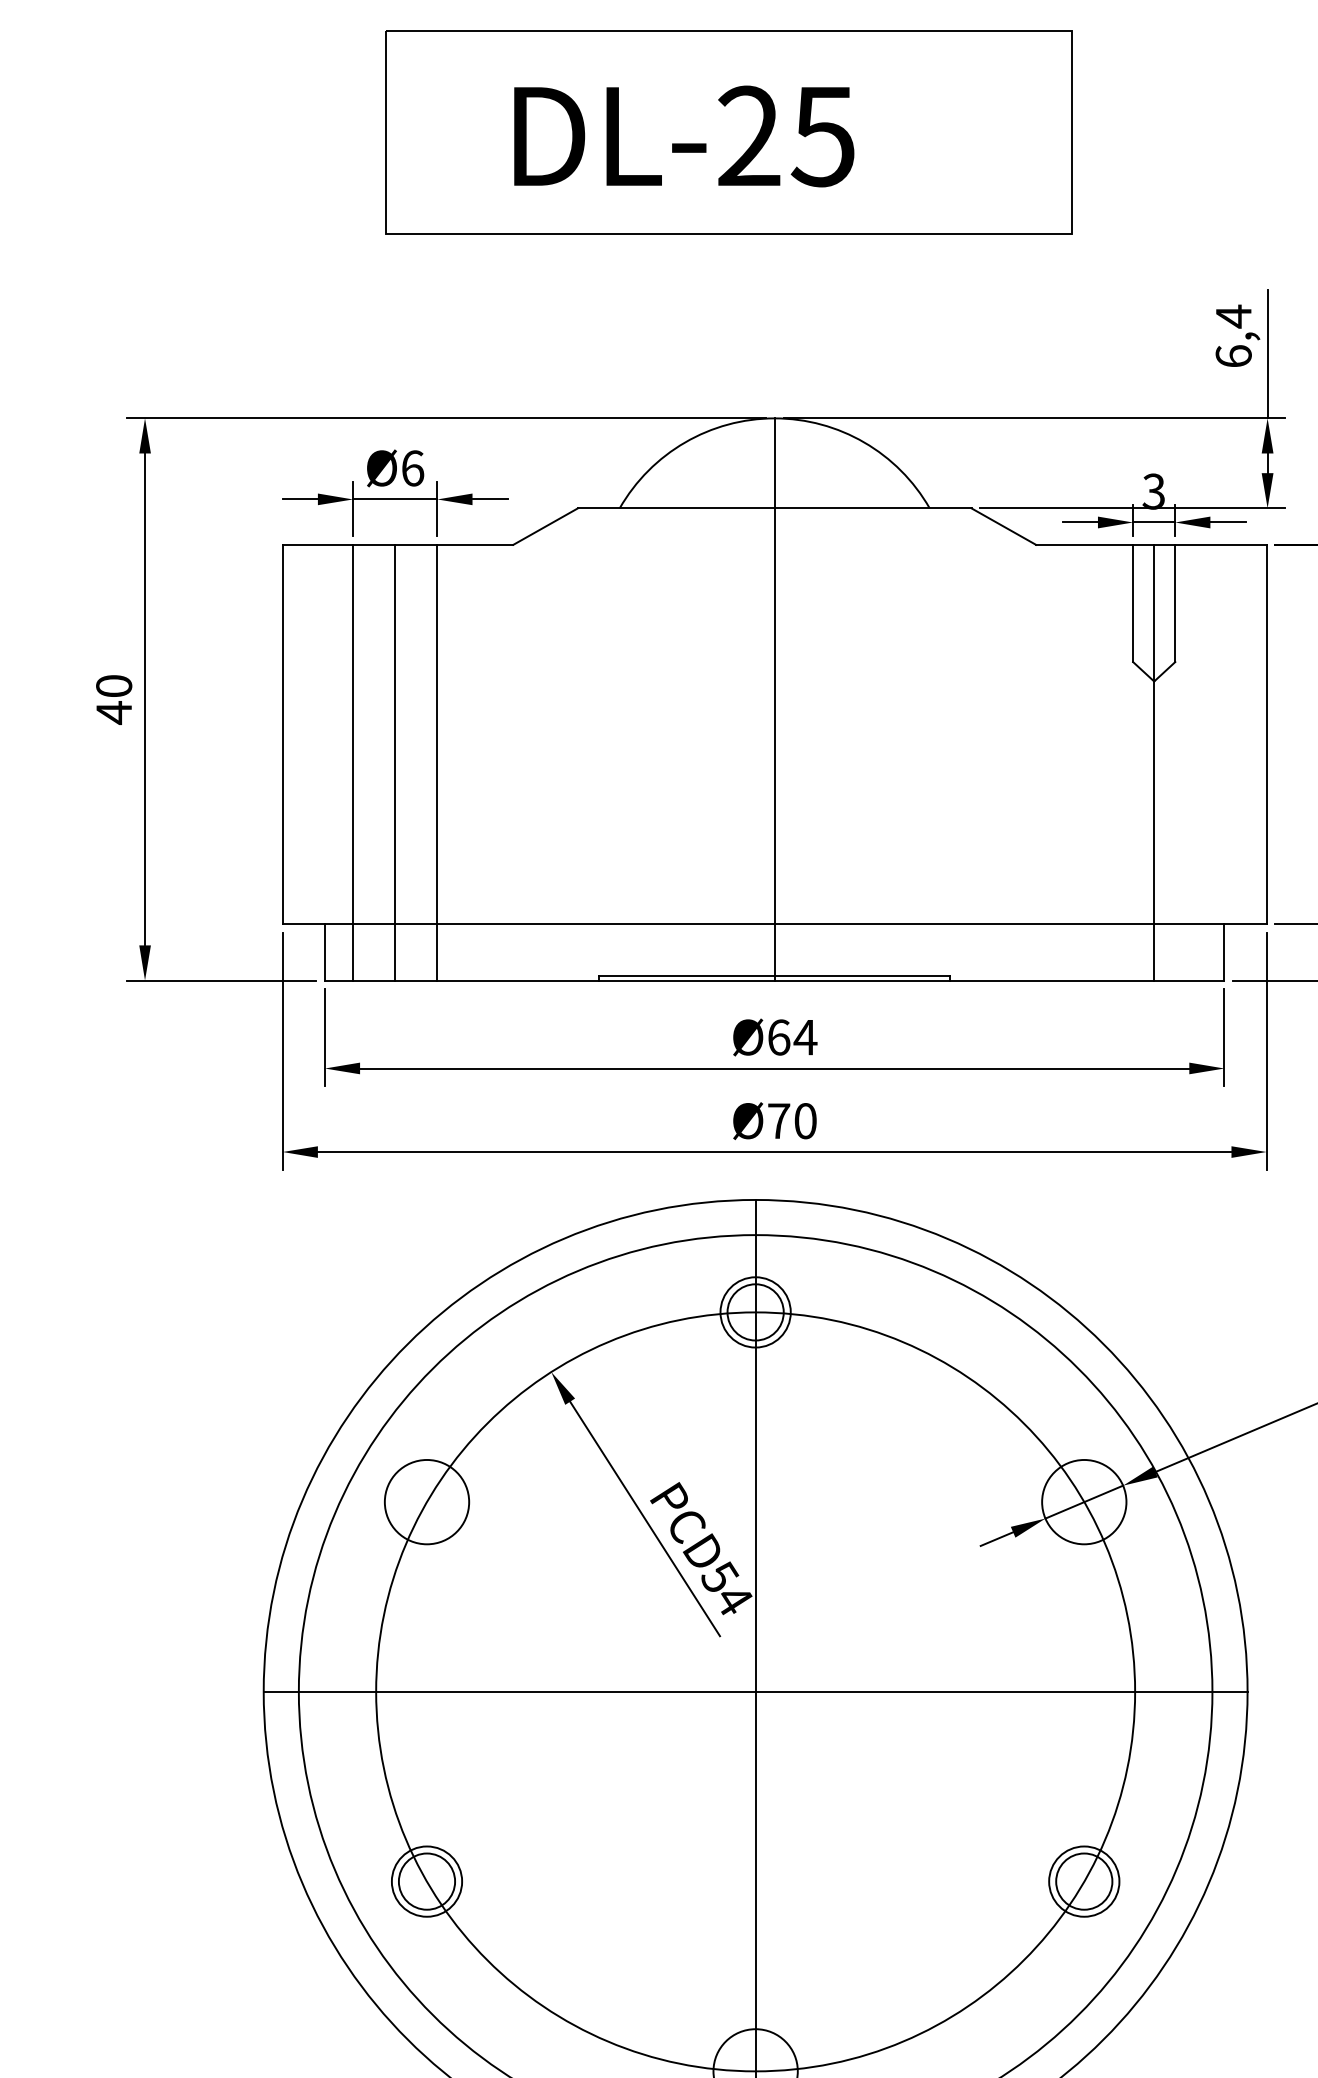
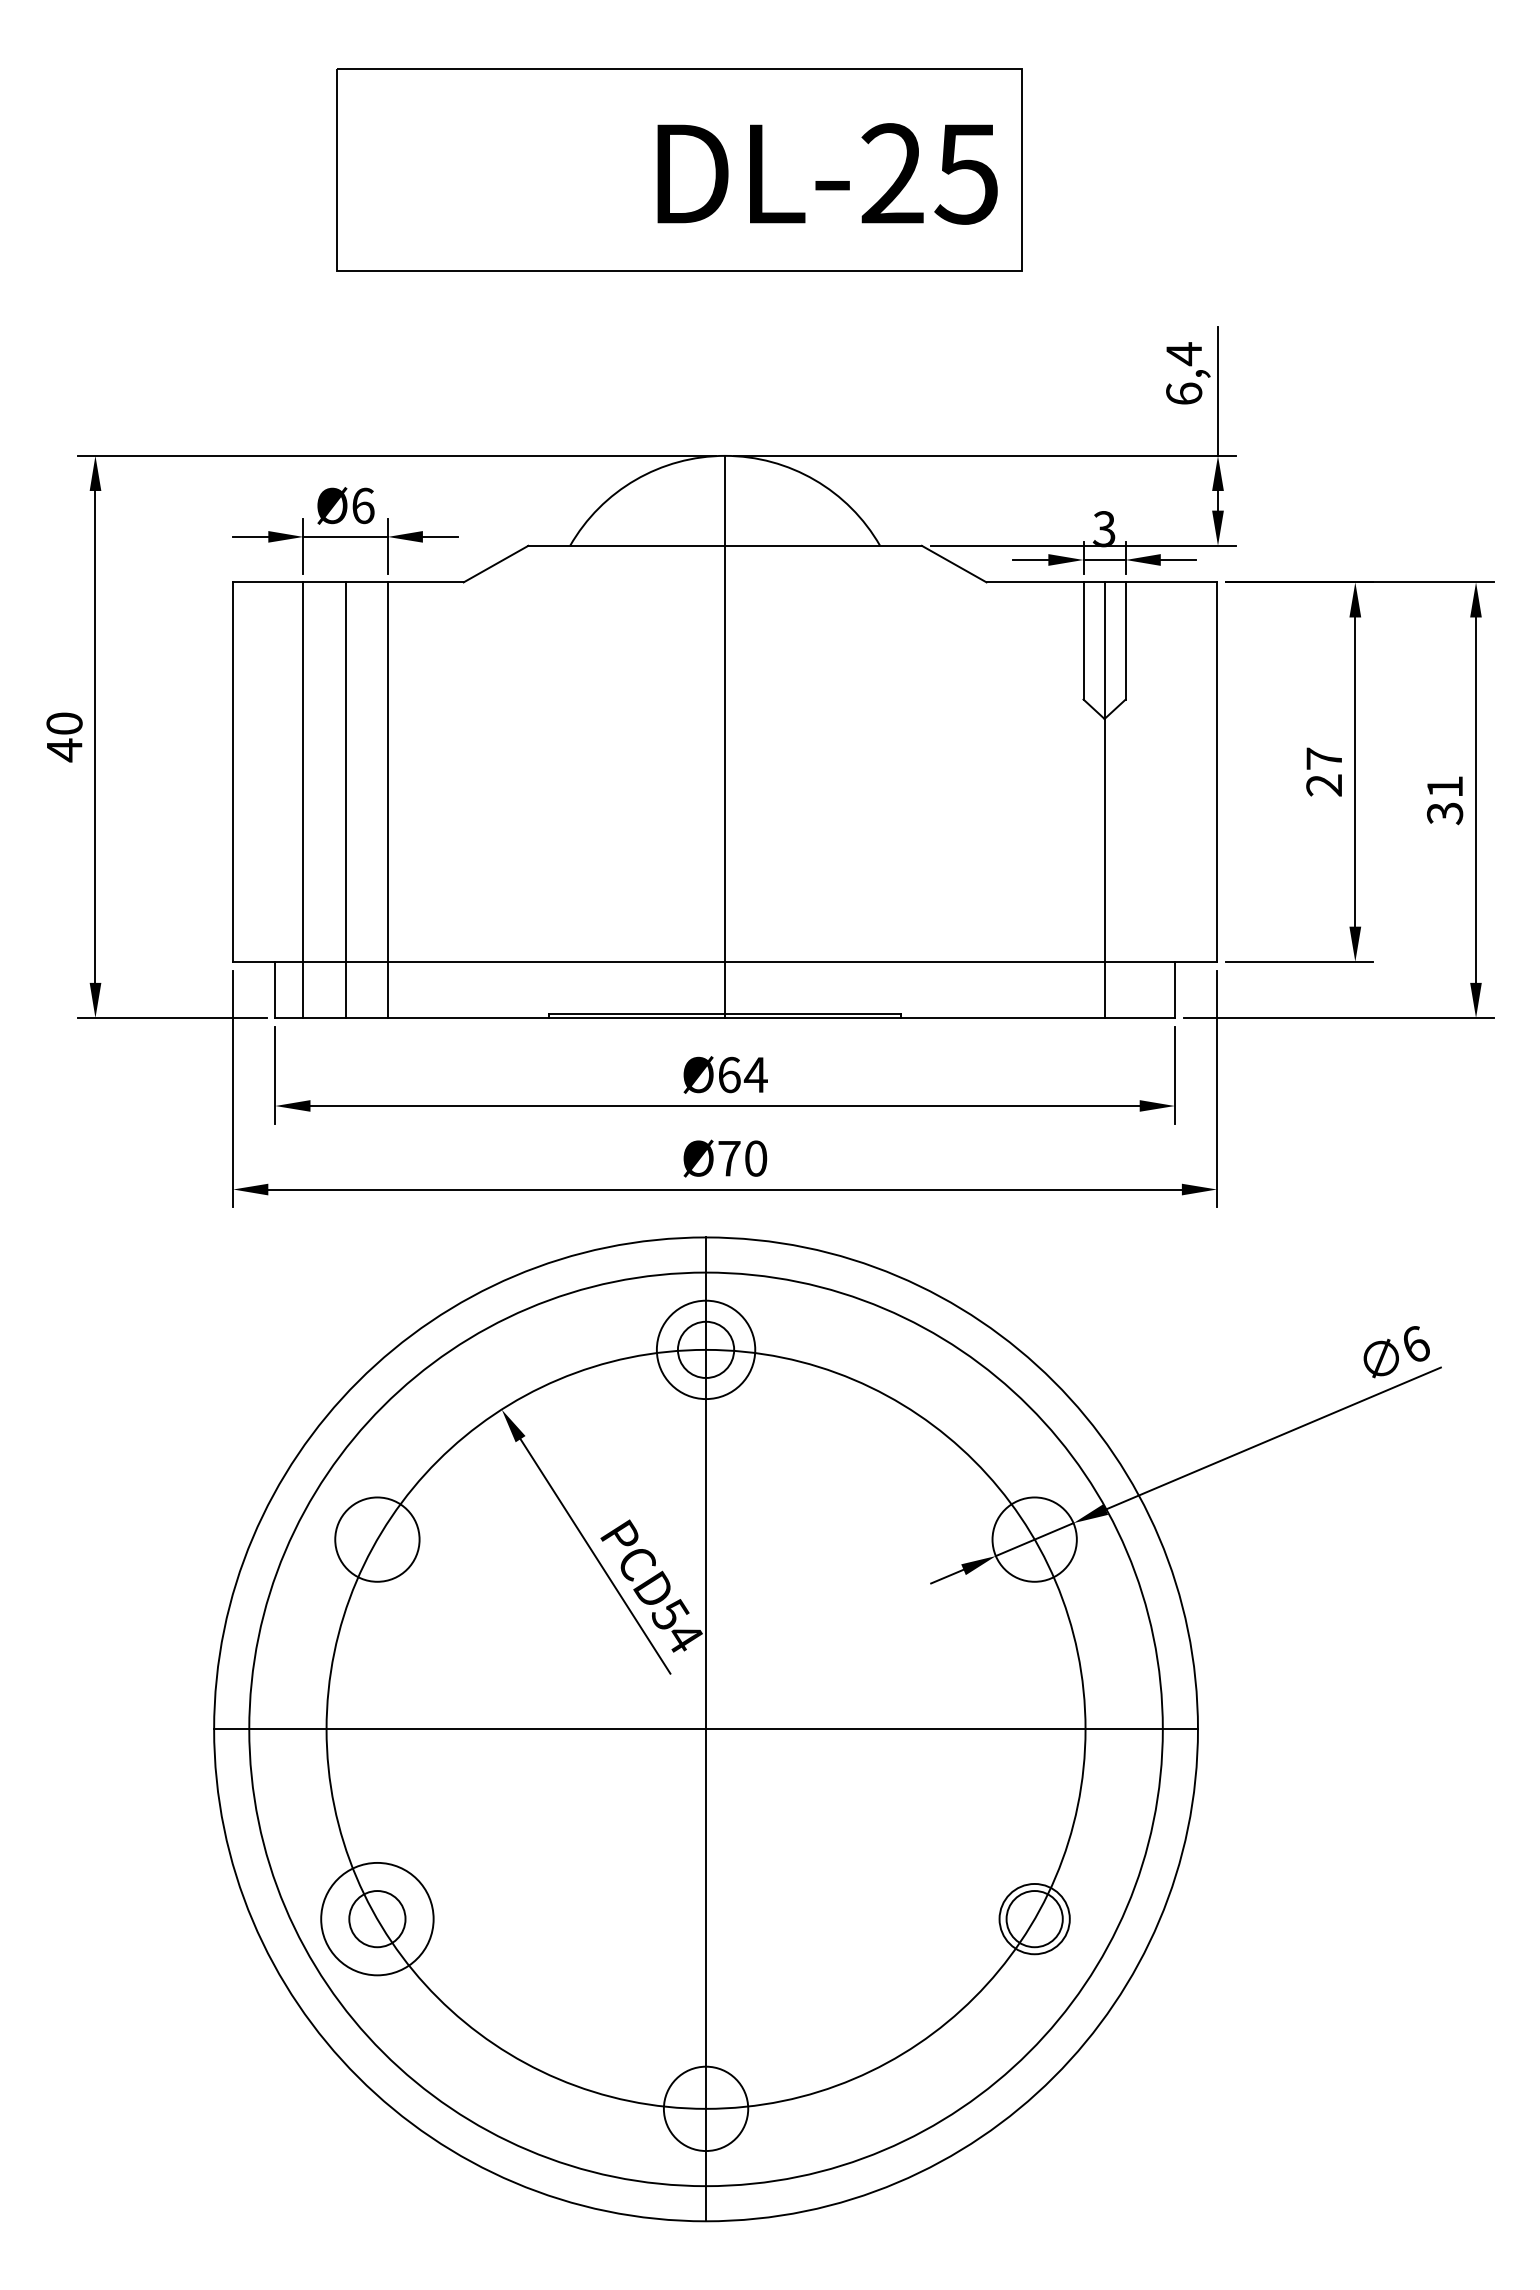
text: (684, 136) -> (827, 173), moved
circle: (755, 1312) -> (705, 1349), size x1.4
circle: (427, 1881) -> (377, 1918), size x1.6

